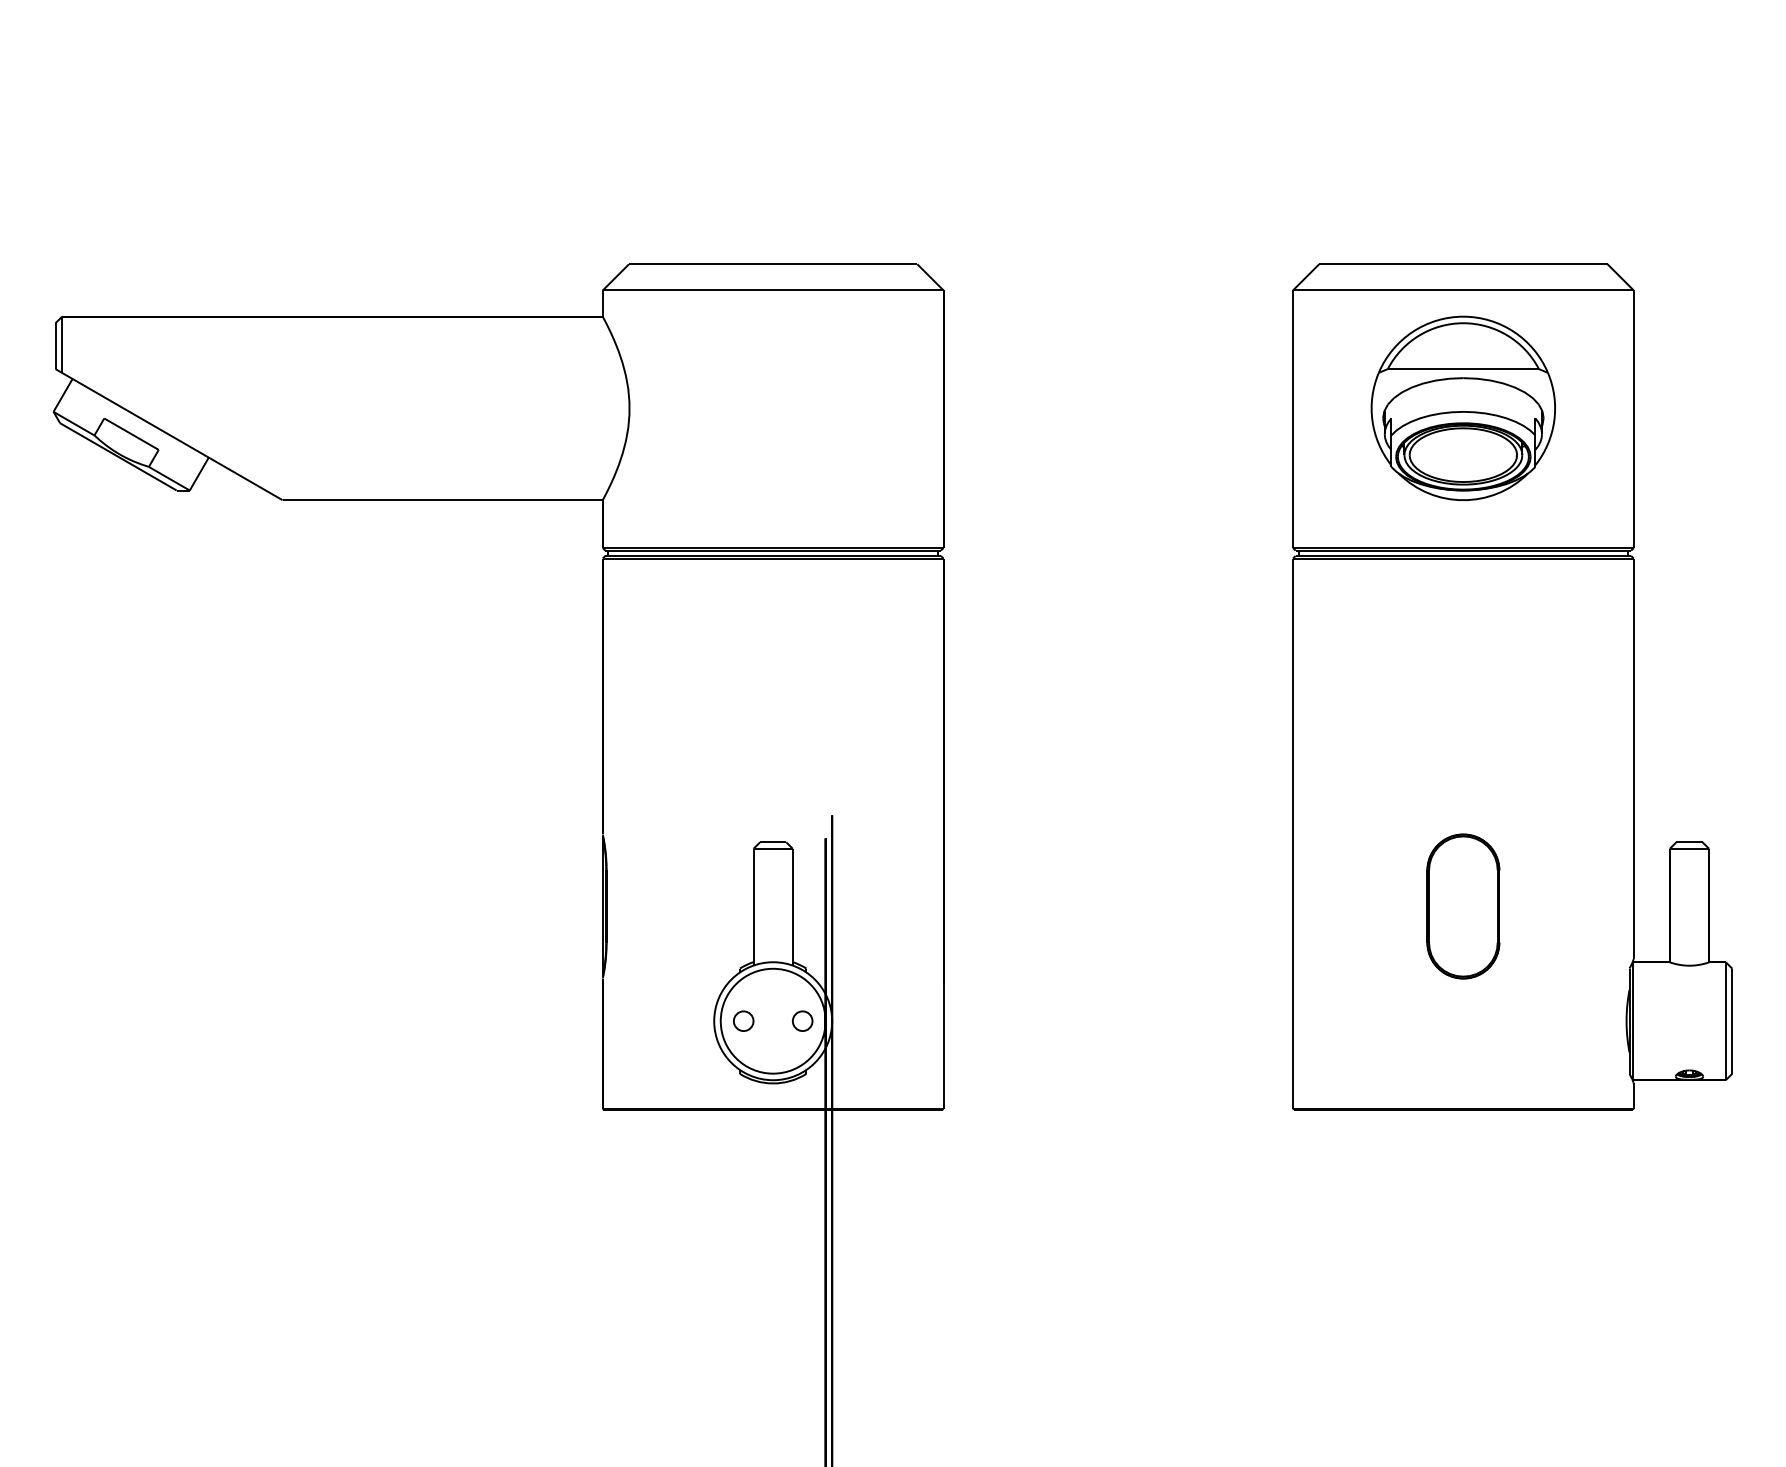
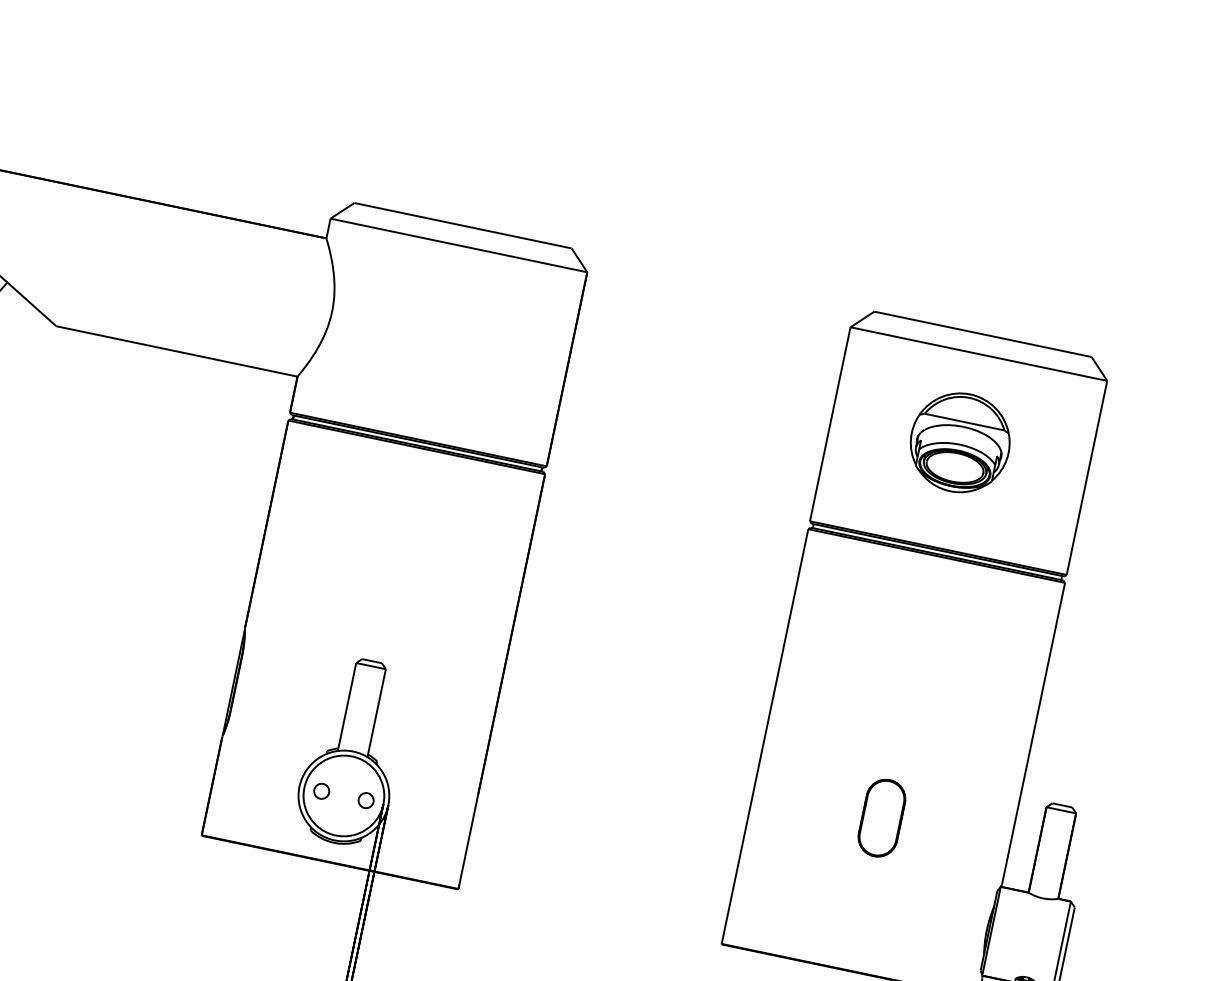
part: (1462, 407) -> (959, 442), size x0.7
part: (1463, 906) -> (882, 818), size x0.7

